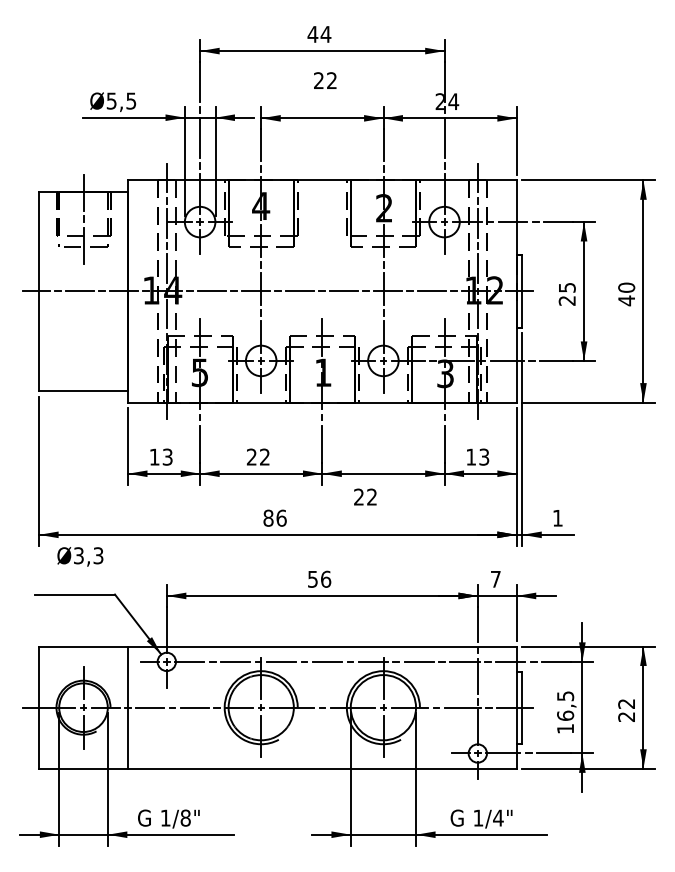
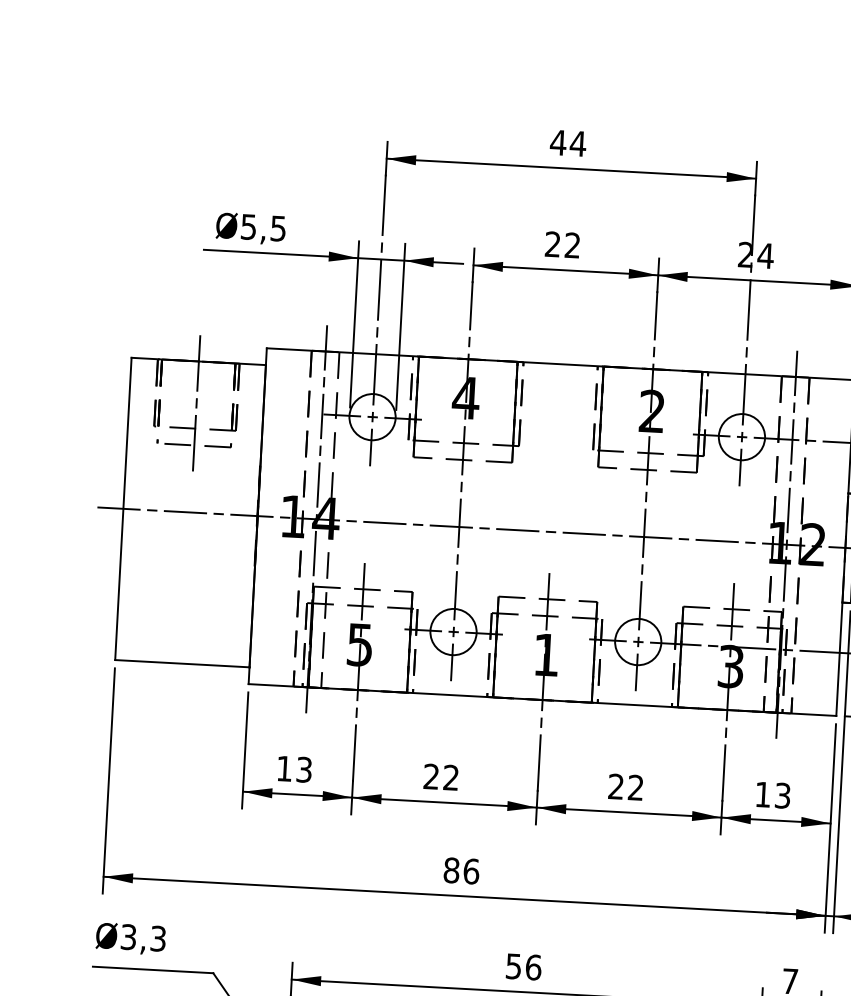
text: (325, 80) -> (562, 244), moved
text: (365, 496) -> (626, 786), moved
text: (80, 556) -> (131, 938), moved

